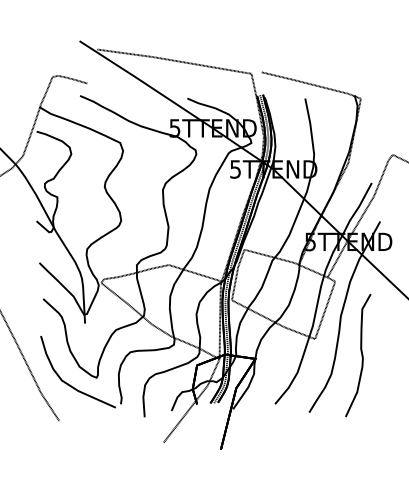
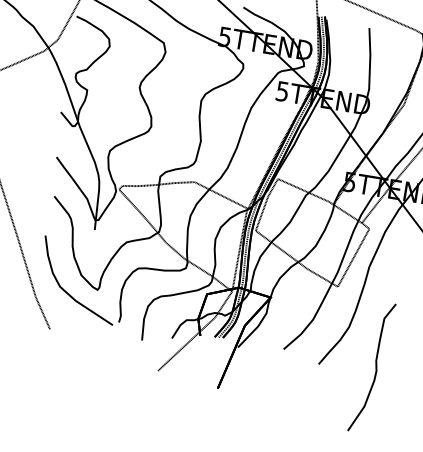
curve: (361, 355) -> (375, 368), moved

